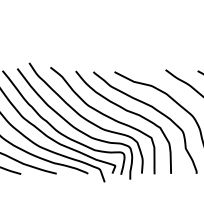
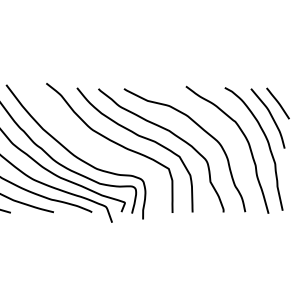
curve: (85, 117) -> (88, 144), removed

